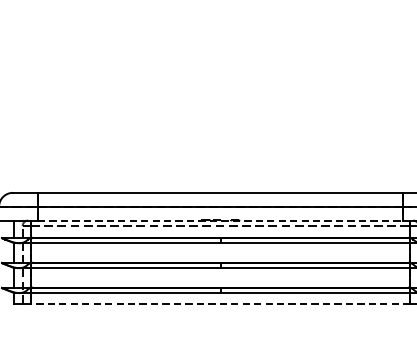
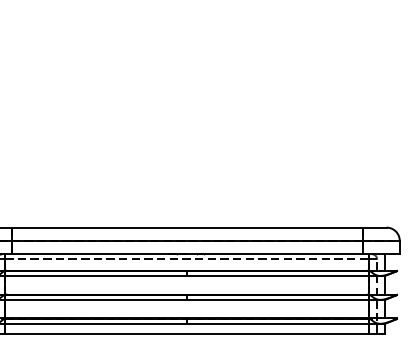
line: (221, 220) -> (187, 254), dashed -> solid
line: (219, 303) -> (186, 333), dashed -> solid

